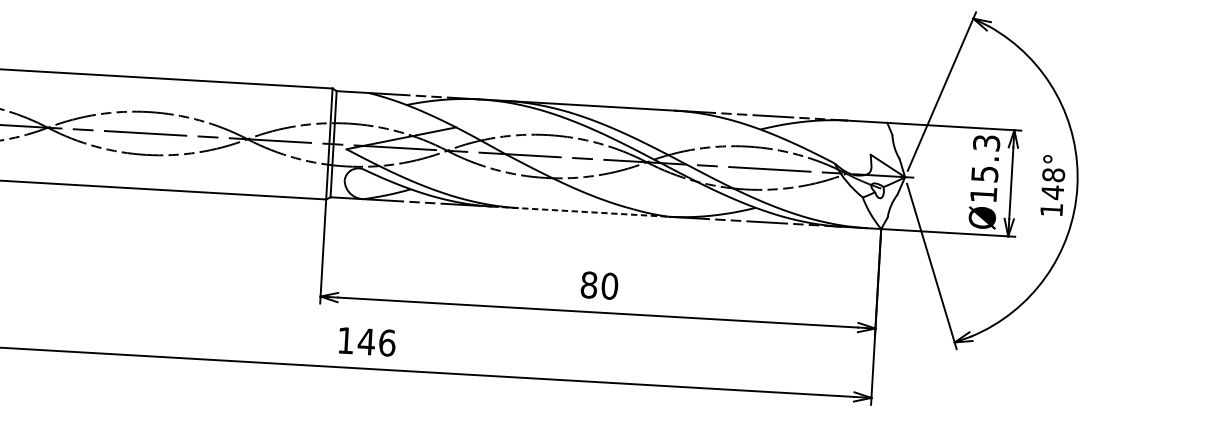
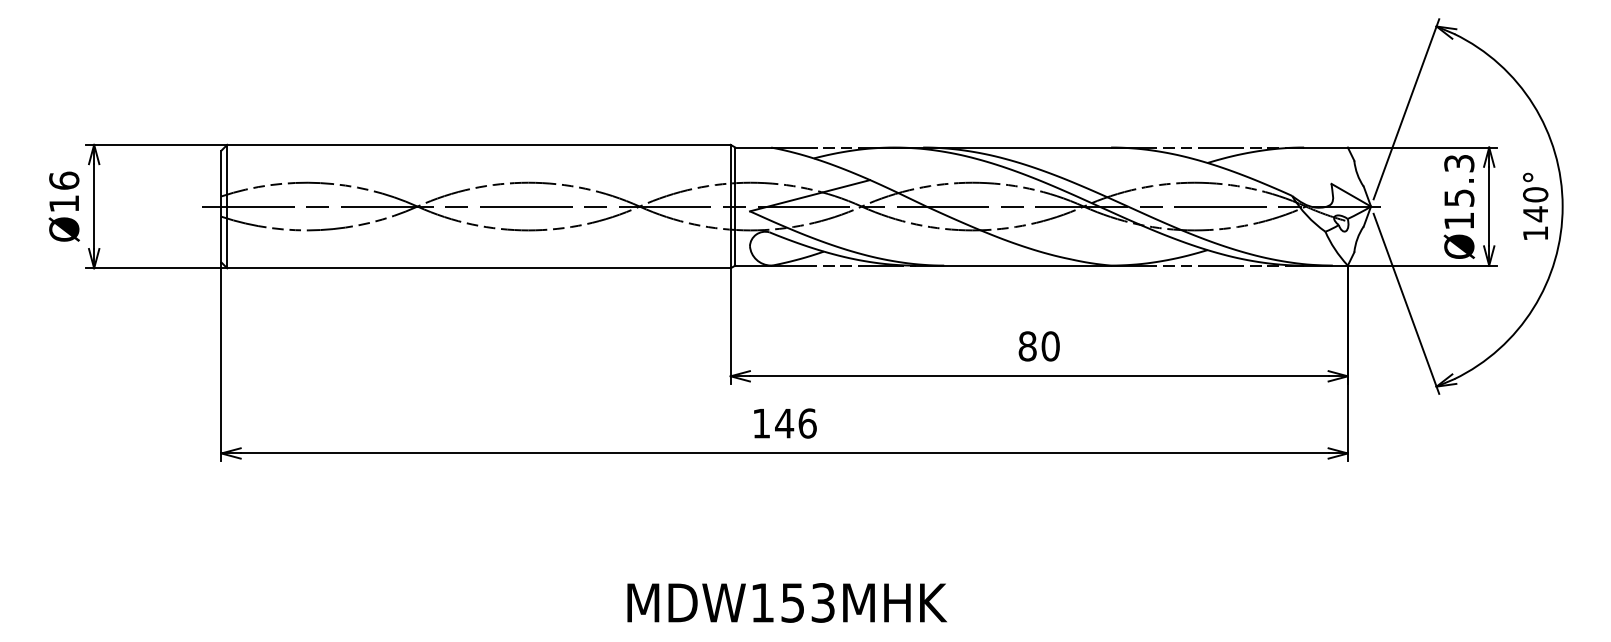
text: (1053, 174) -> (1535, 194), 148° -> 140°
line: (580, 211) -> (1013, 265), dashed -> solid

